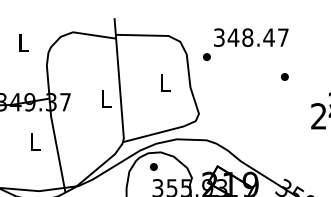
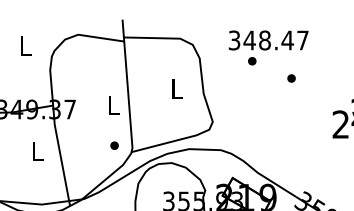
part: (207, 57) -> (252, 61), moved
part: (284, 76) -> (291, 78), moved
part: (153, 166) -> (114, 145), moved

